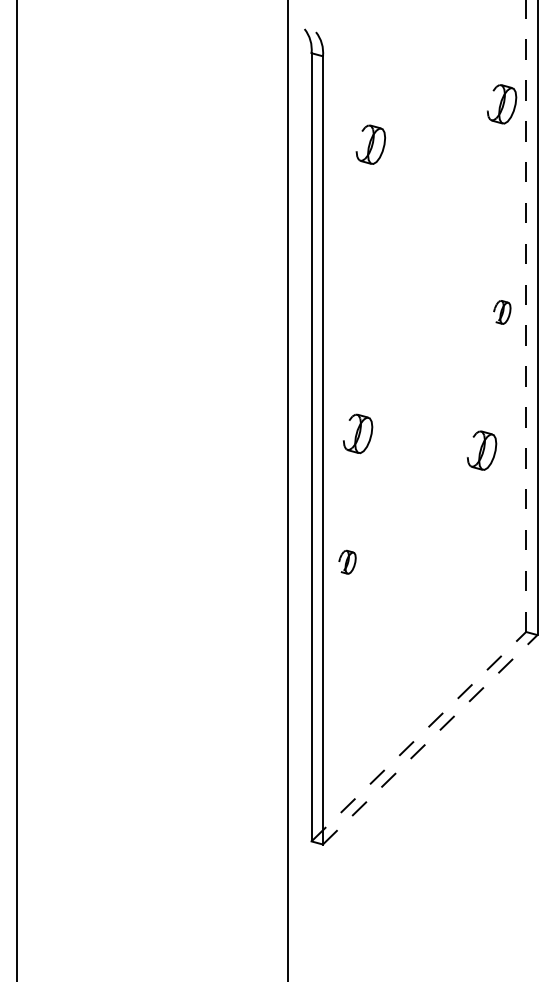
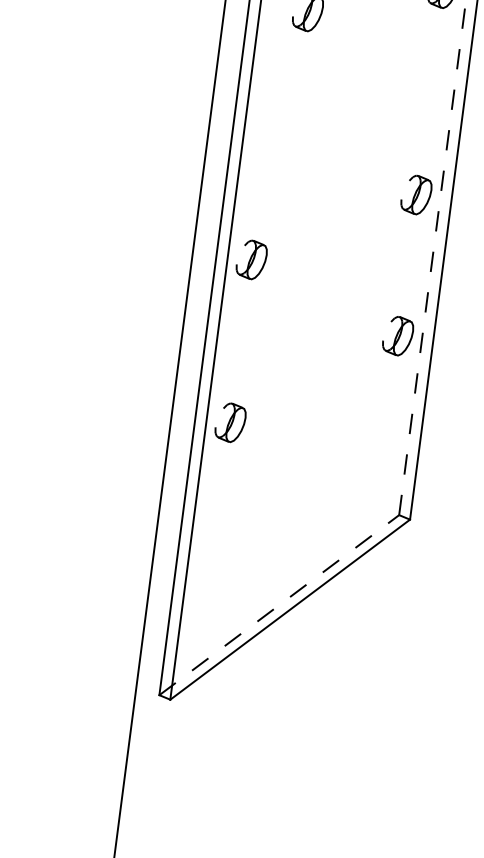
part: (501, 312) -> (415, 195), size x1.67
part: (358, 433) -> (252, 259), moved
part: (481, 450) -> (397, 335), moved
part: (347, 562) -> (230, 423), size x1.67
line: (430, 739) -> (290, 609), dashed -> solid

